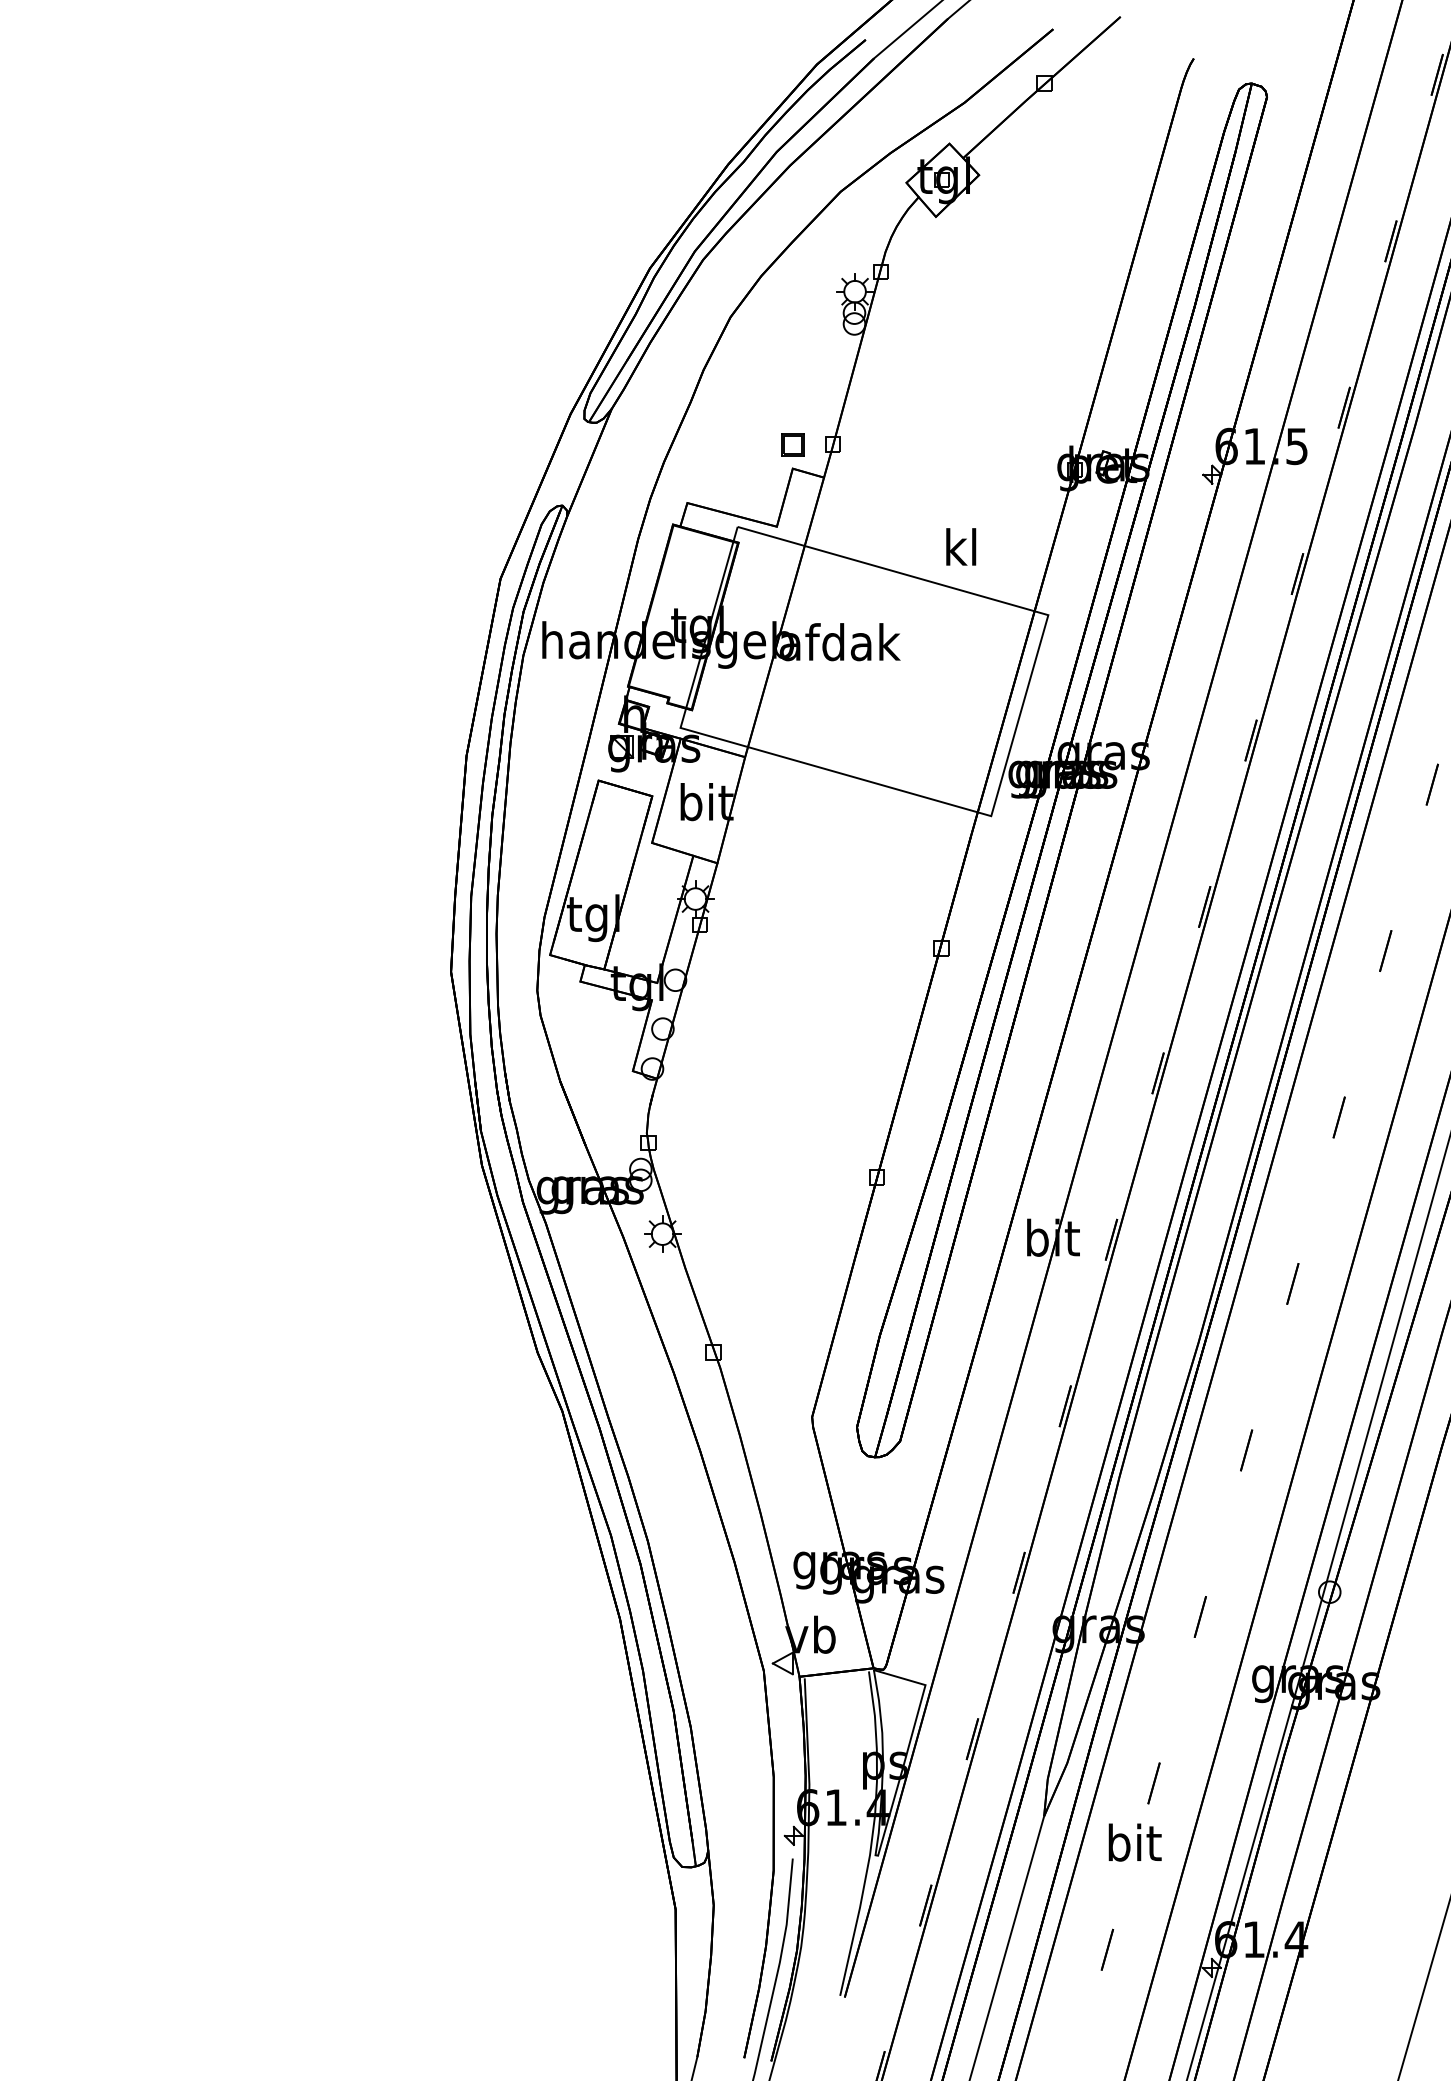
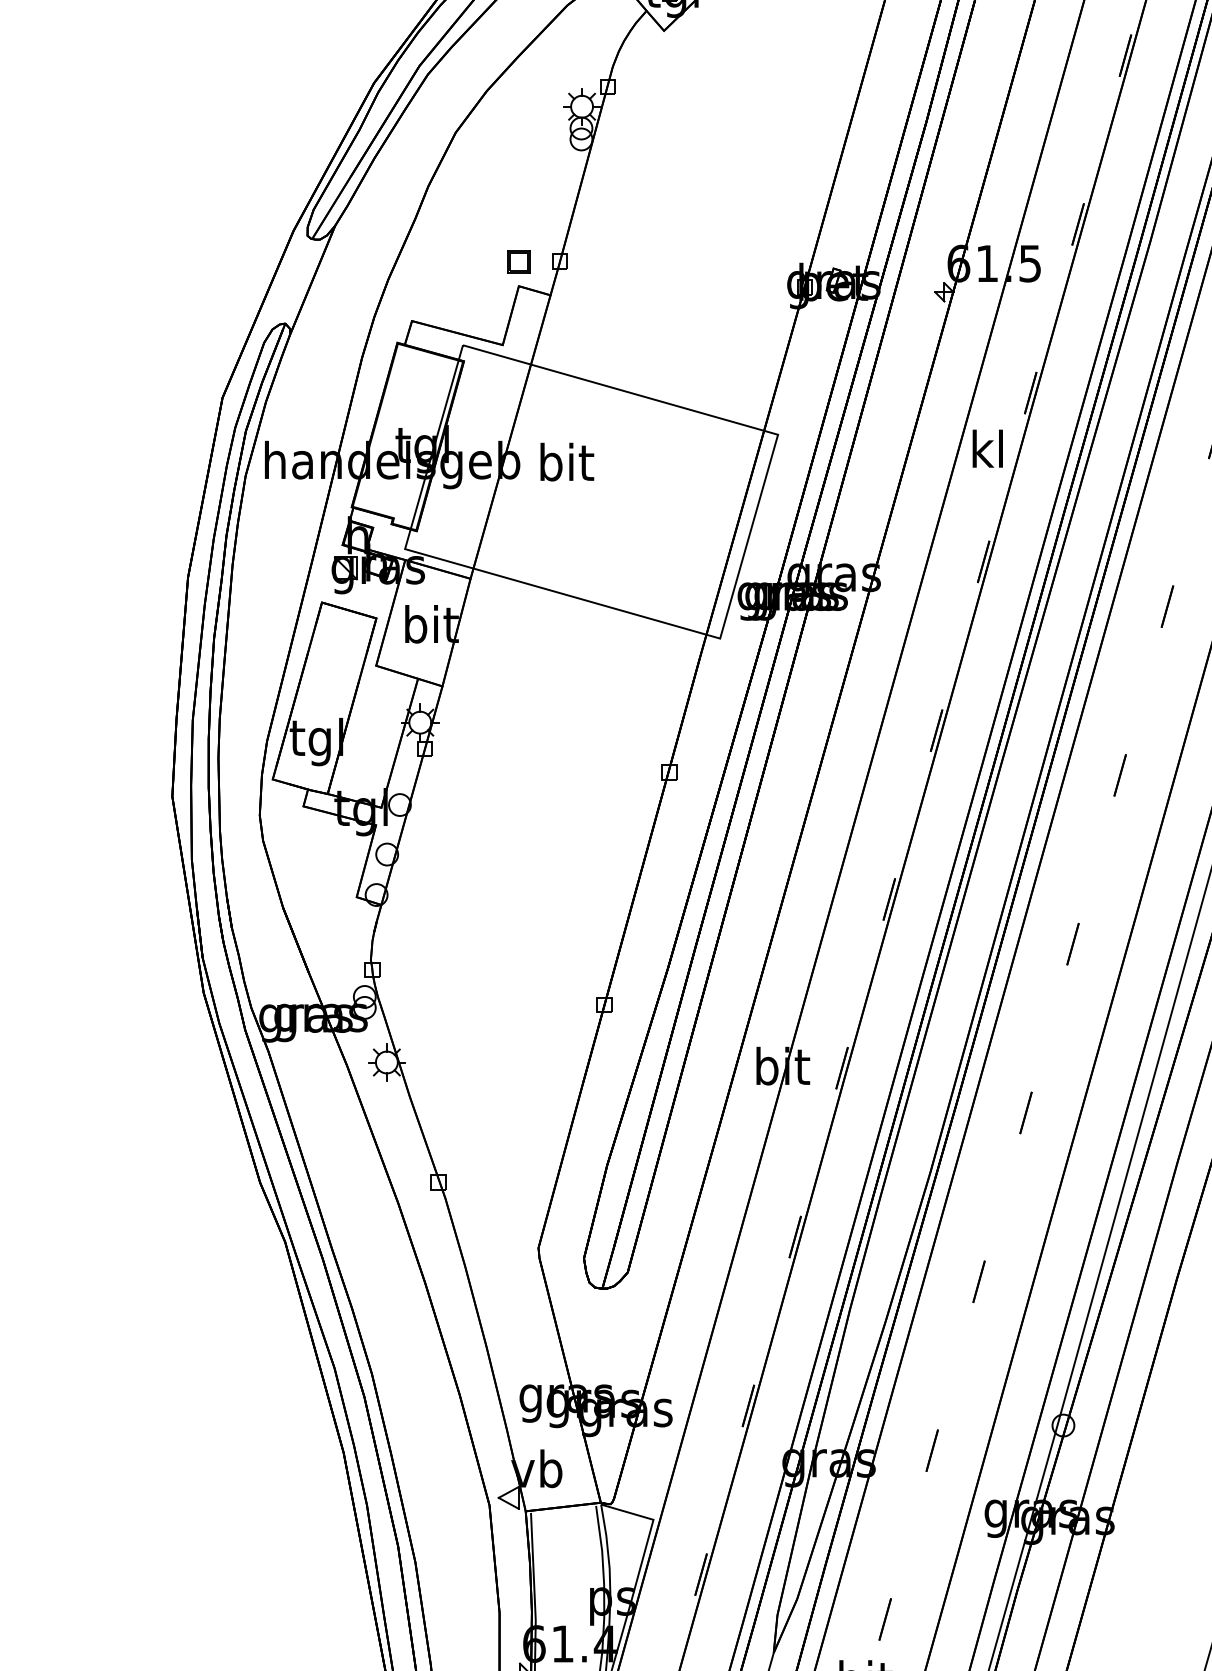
text: (961, 546) -> (988, 448), moved
text: (839, 642) -> (566, 462), afdak -> bit

